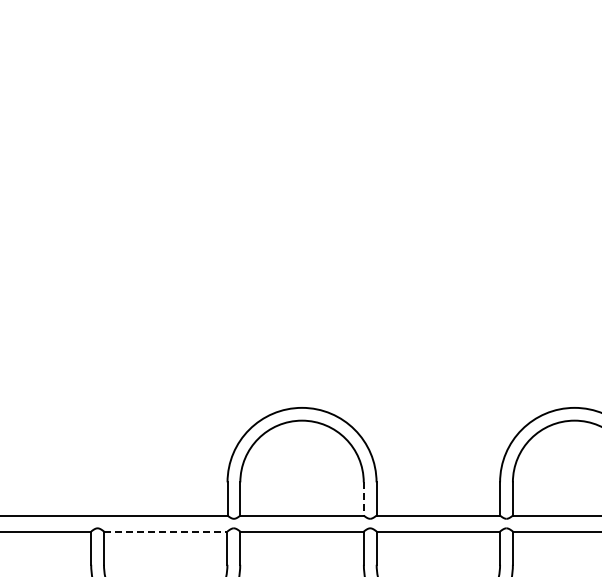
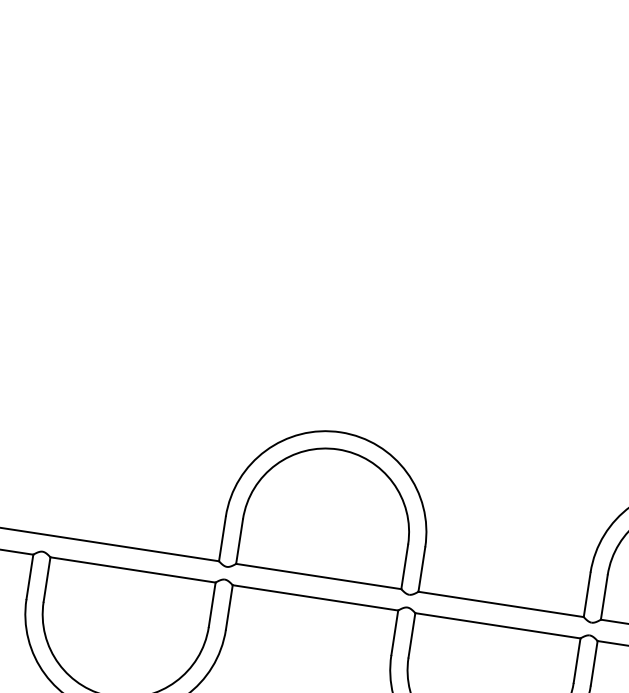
line: (363, 498) -> (404, 566), dashed -> solid
line: (165, 531) -> (132, 569), dashed -> solid

